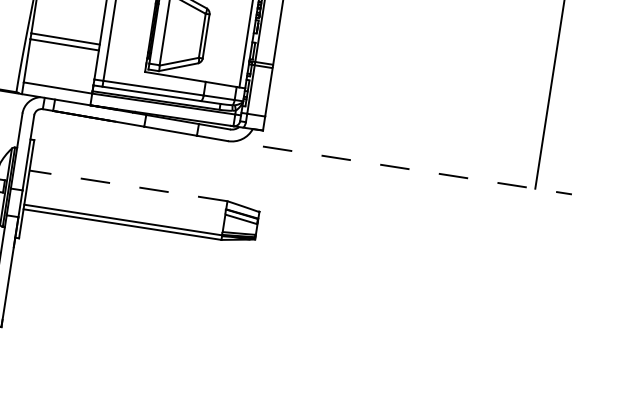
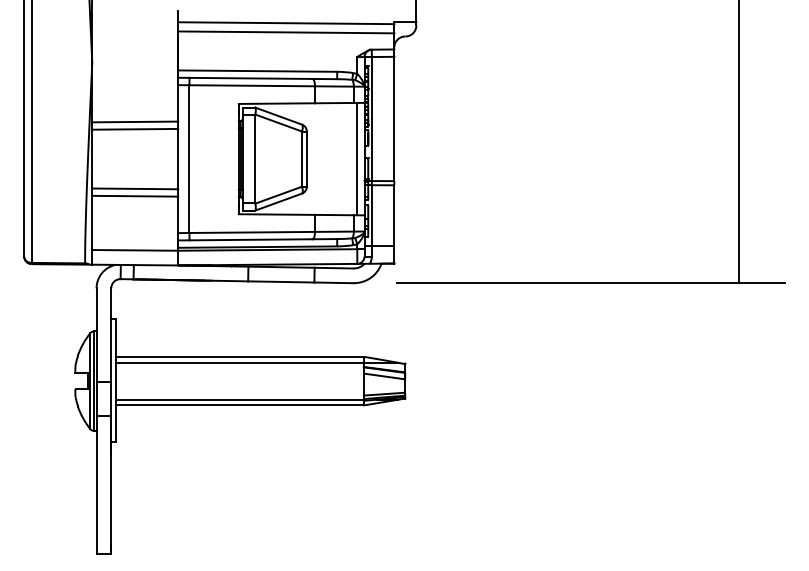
line: (417, 170) -> (590, 283), dashed -> solid
line: (128, 185) -> (240, 356), dashed -> solid
line: (140, 192) -> (256, 362), added

